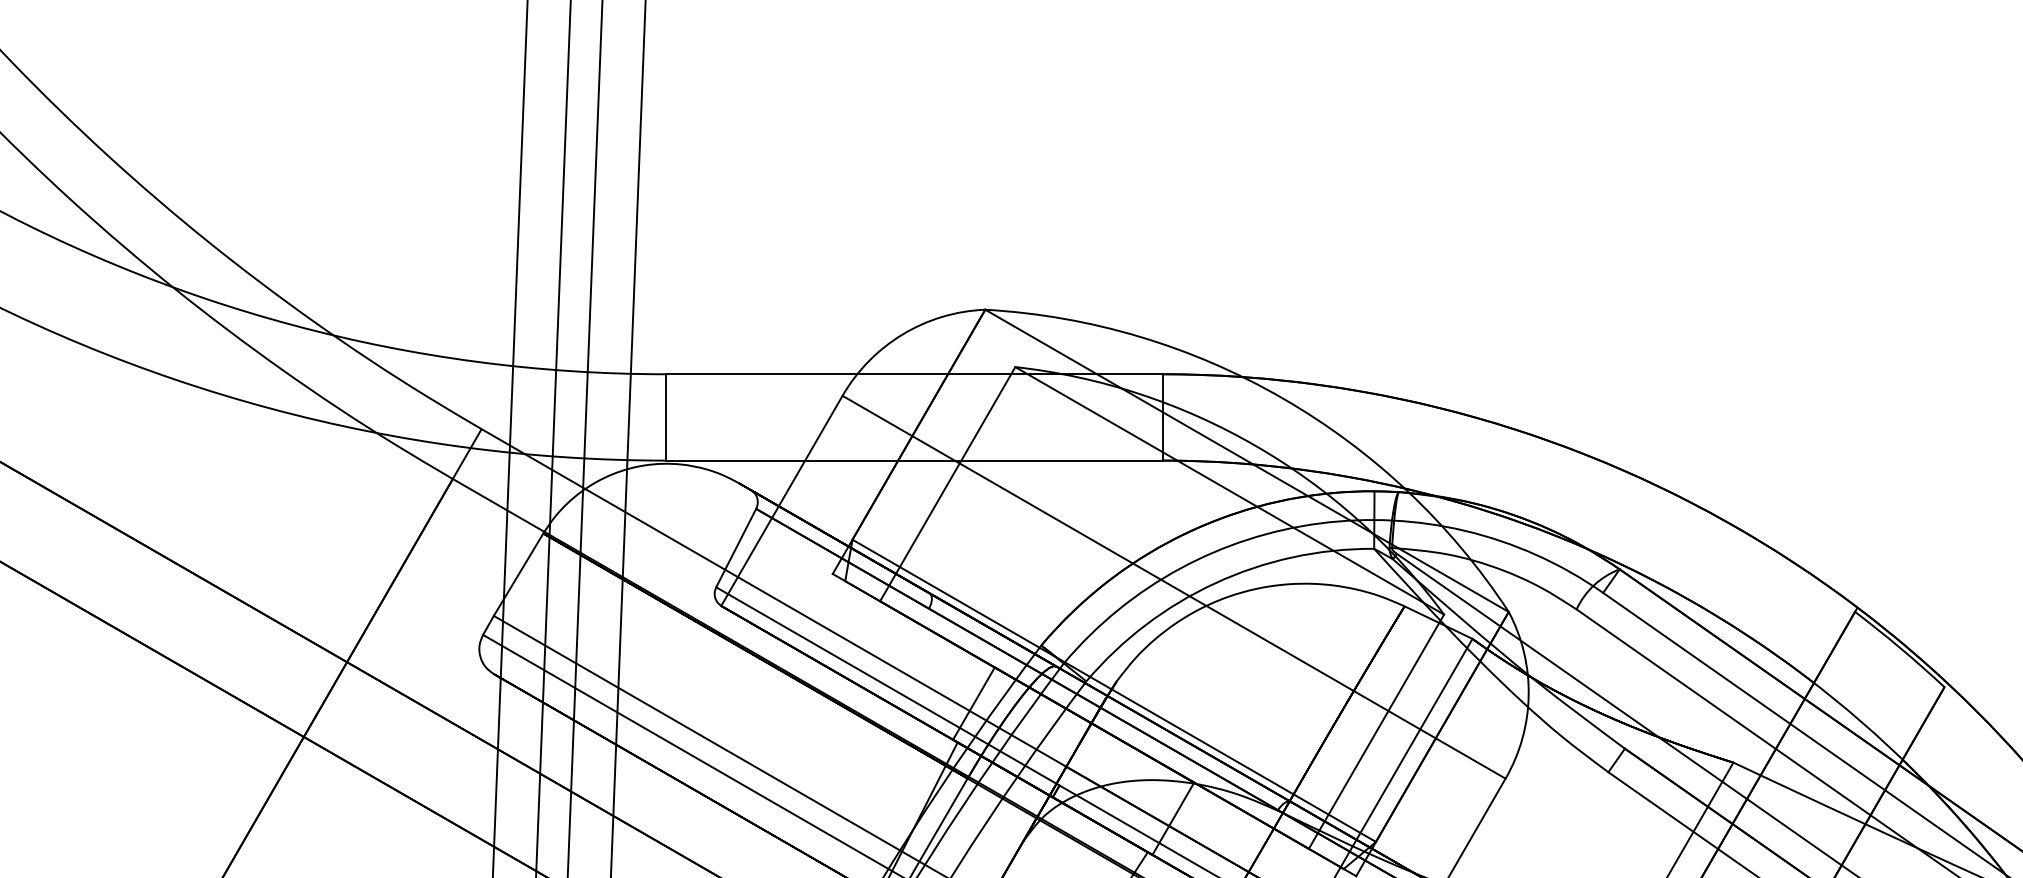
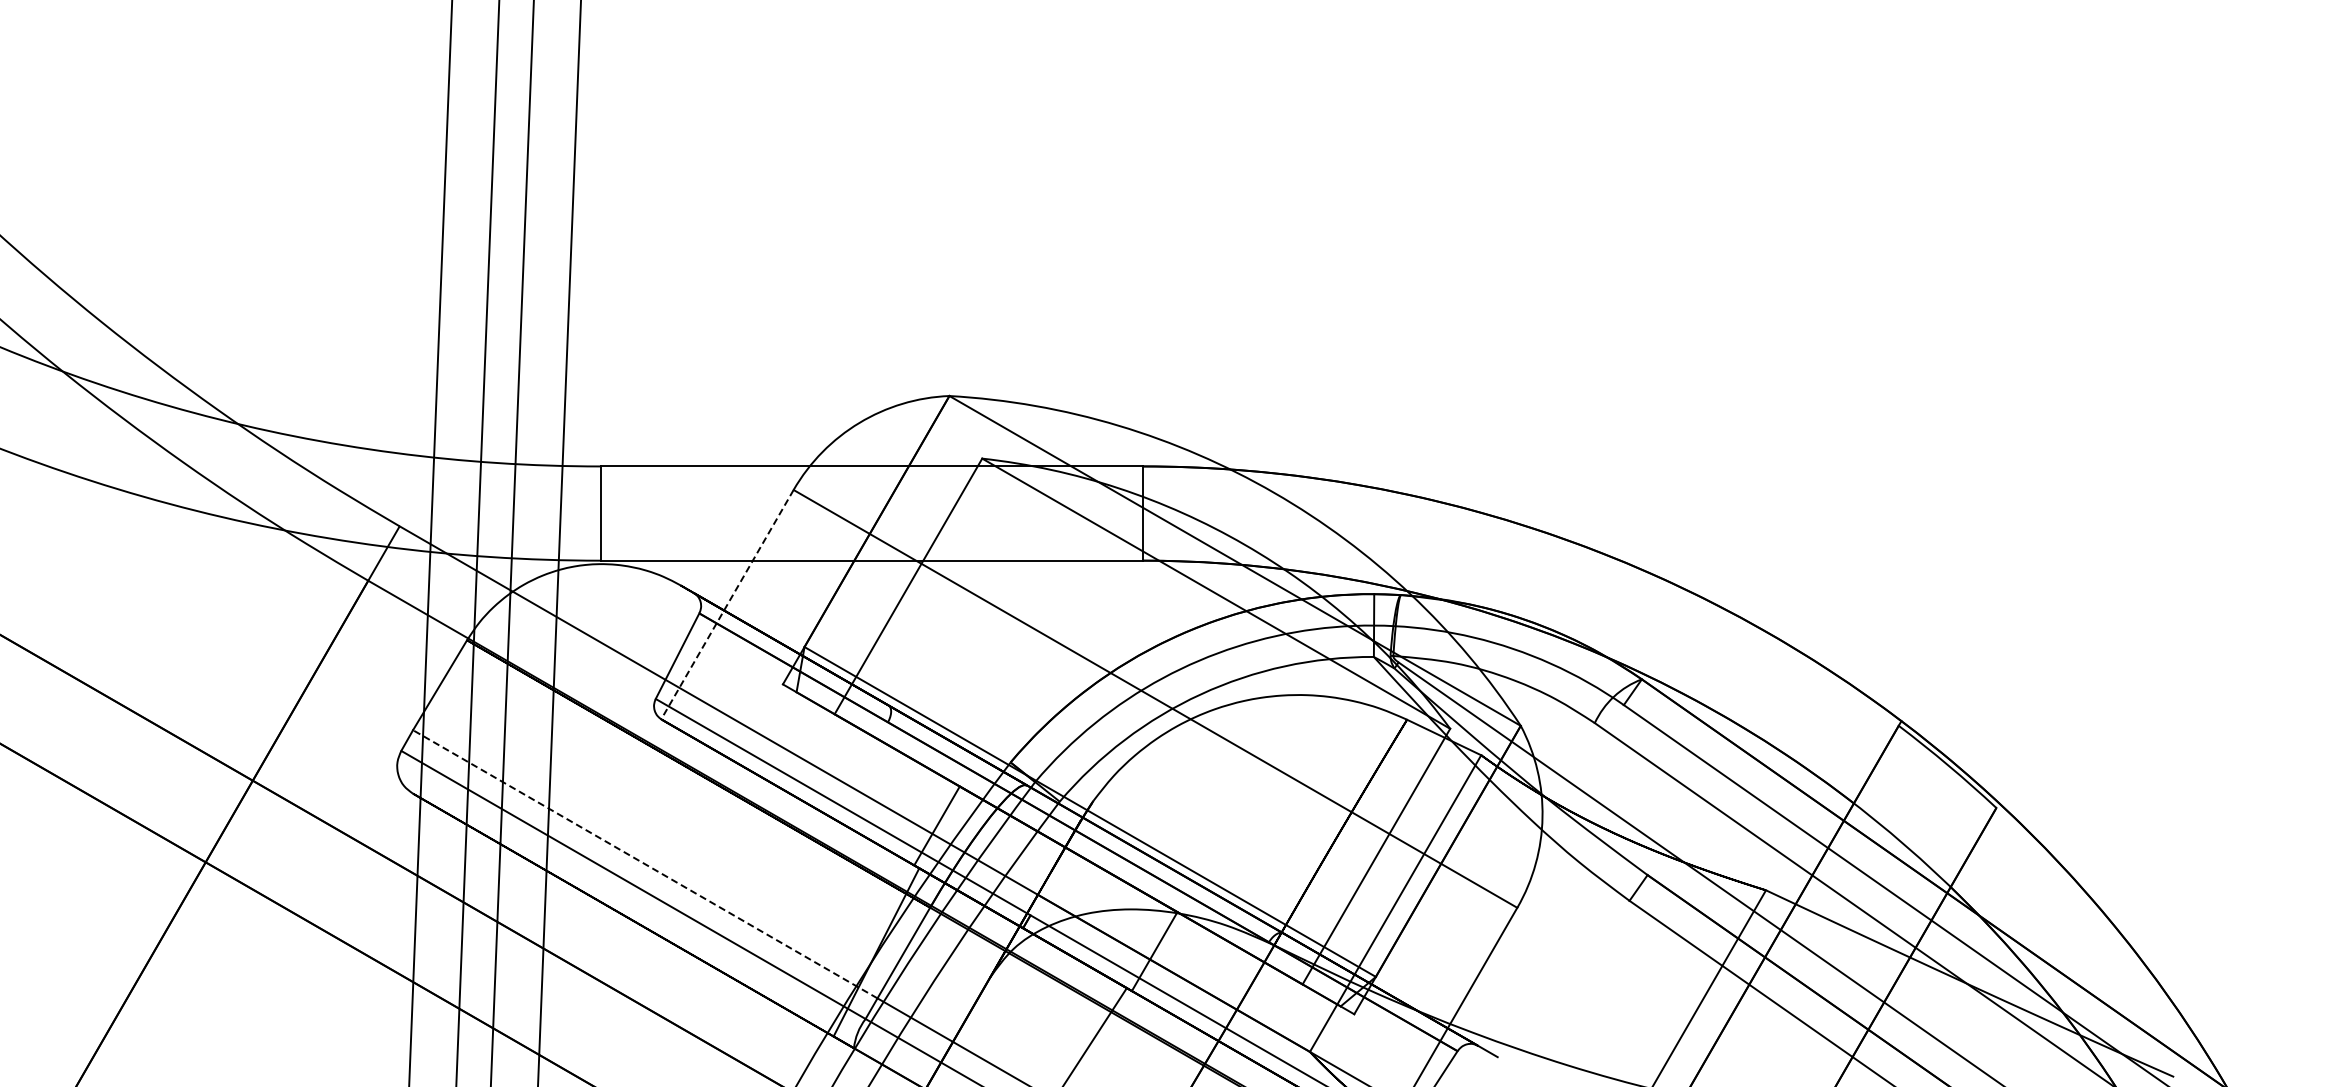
line: (781, 501) -> (727, 605), solid -> dashed
line: (705, 738) -> (644, 864), solid -> dashed

